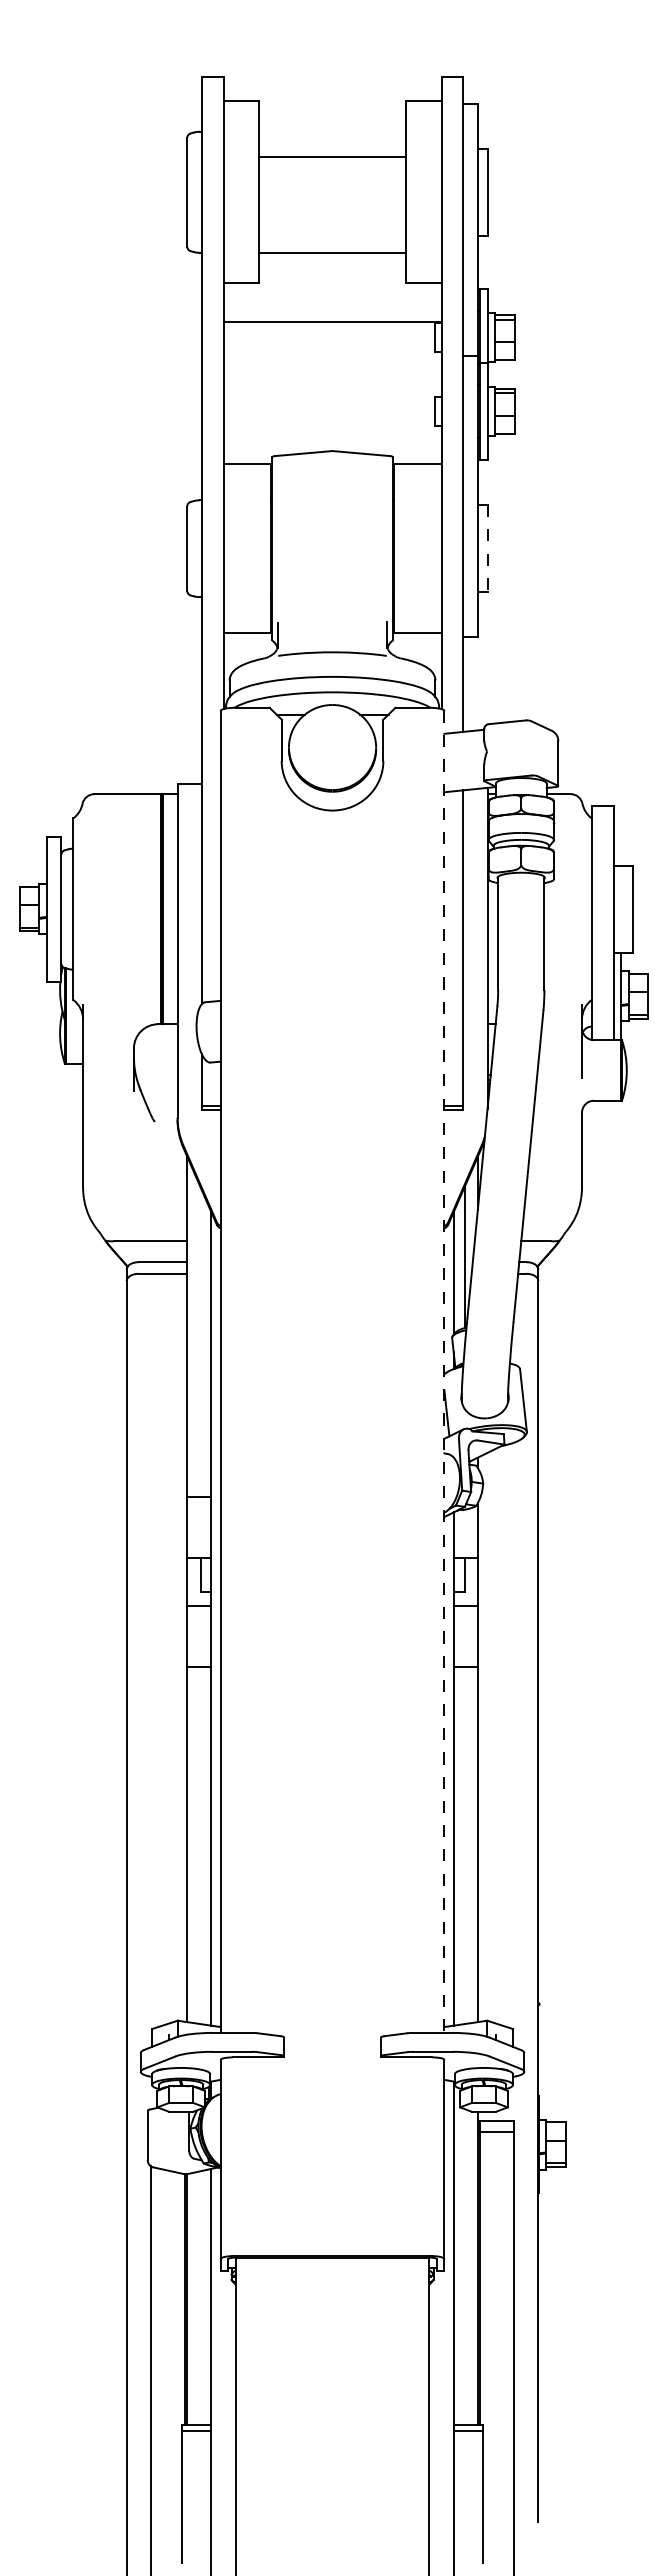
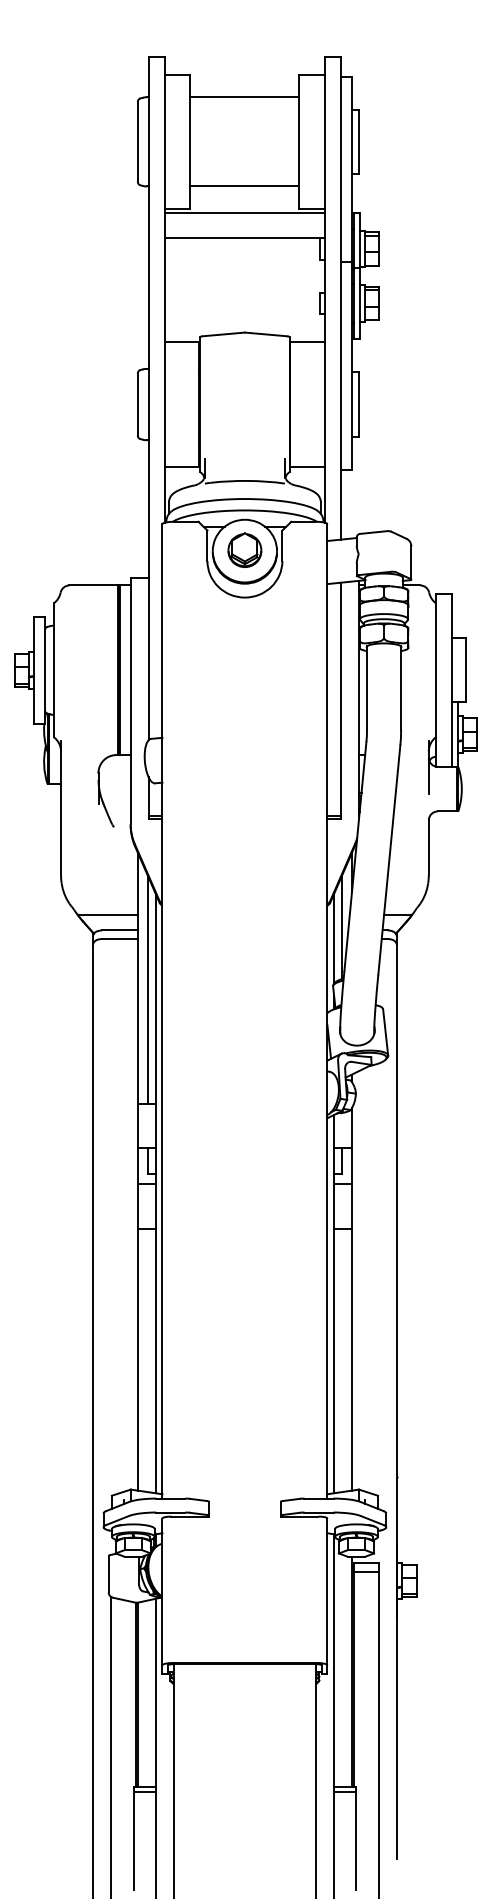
line: (332, 156) -> (244, 97), moved
line: (332, 288) -> (244, 212), added
line: (487, 548) -> (359, 404), dashed -> solid
part: (332, 746) -> (244, 550), added
line: (200, 1342) -> (147, 989), added
line: (444, 1371) -> (327, 1011), dashed -> solid

